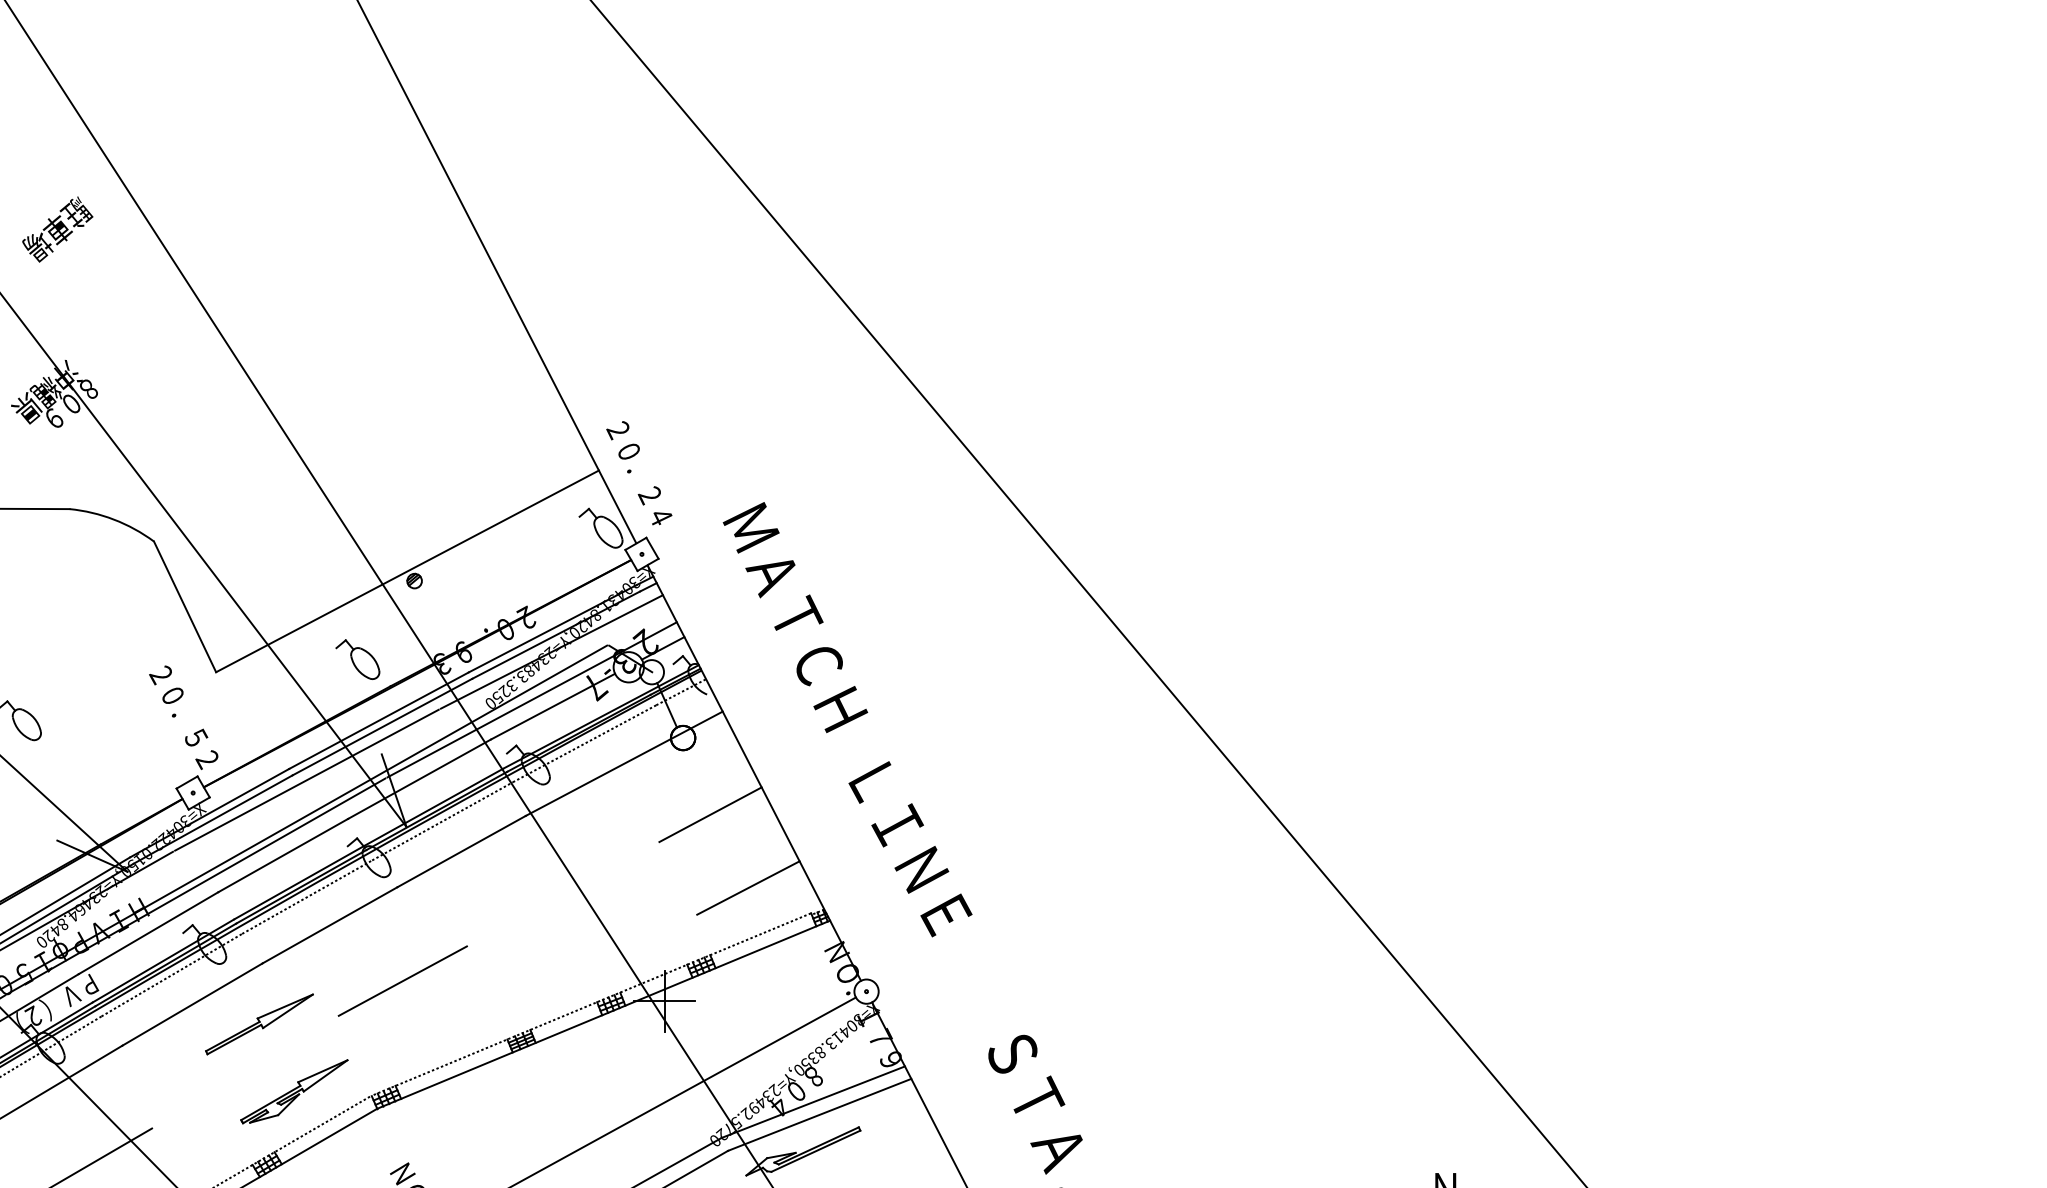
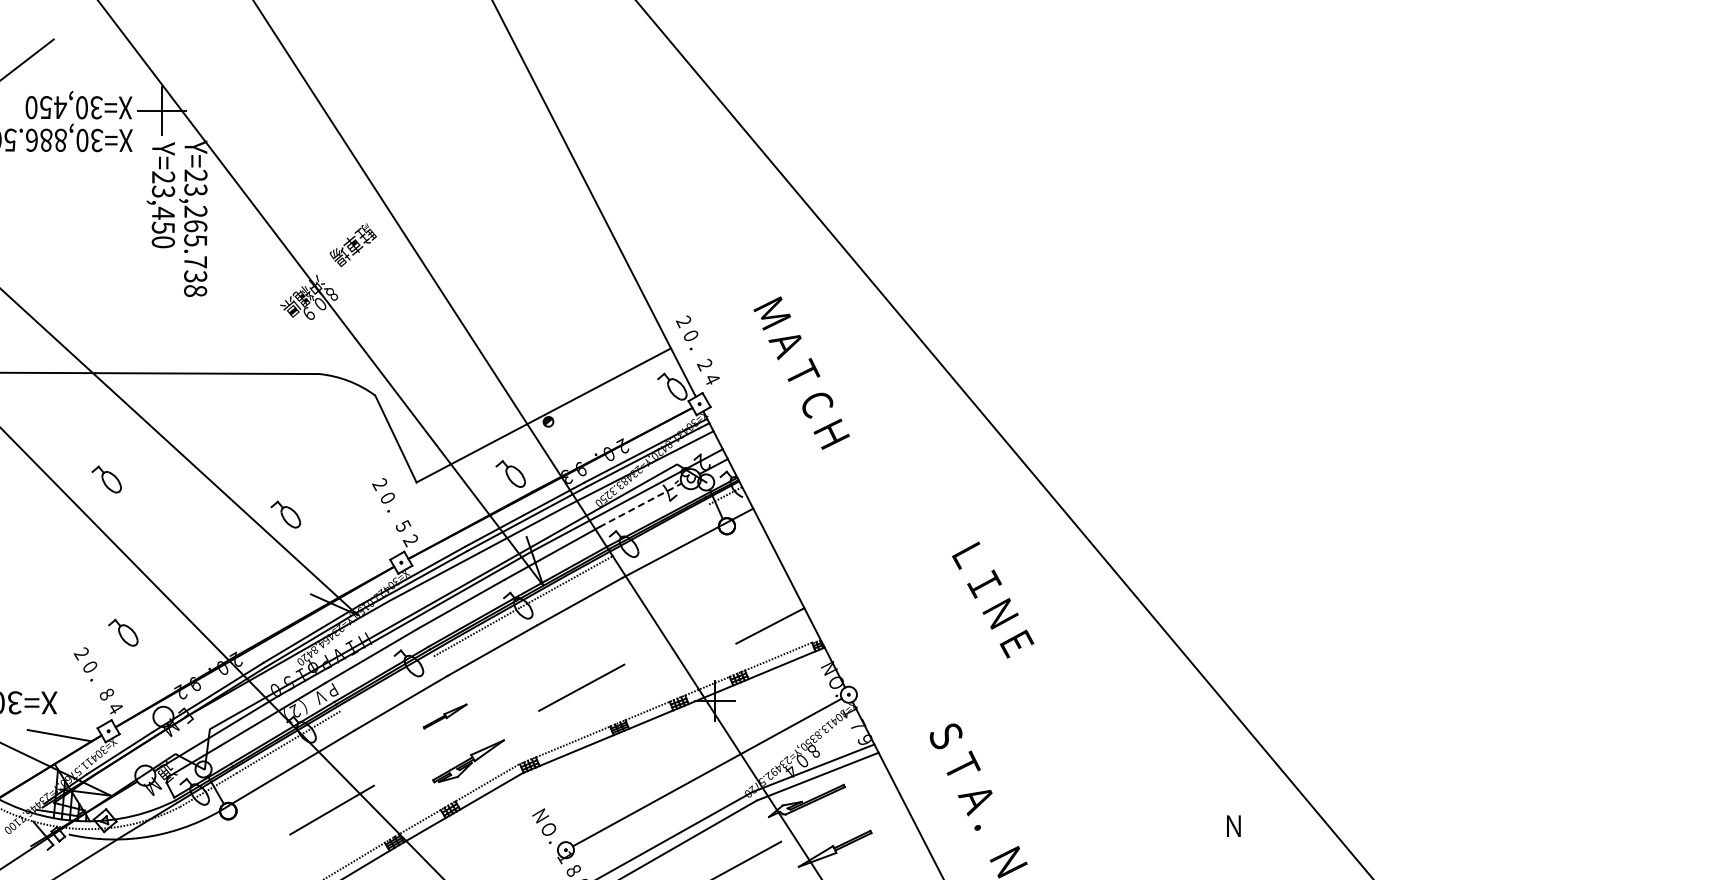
text: (56, 229) -> (352, 245), moved
text: (795, 616) -> (801, 372), moved
line: (553, 706) -> (640, 505), solid -> dashed
line: (584, 742) -> (661, 529), removed
line: (710, 815) -> (745, 577), removed
text: (911, 848) -> (993, 599), moved
line: (170, 974) -> (386, 683), removed
line: (402, 980) -> (581, 687), moved
part: (258, 1024) -> (444, 716), size x0.6

